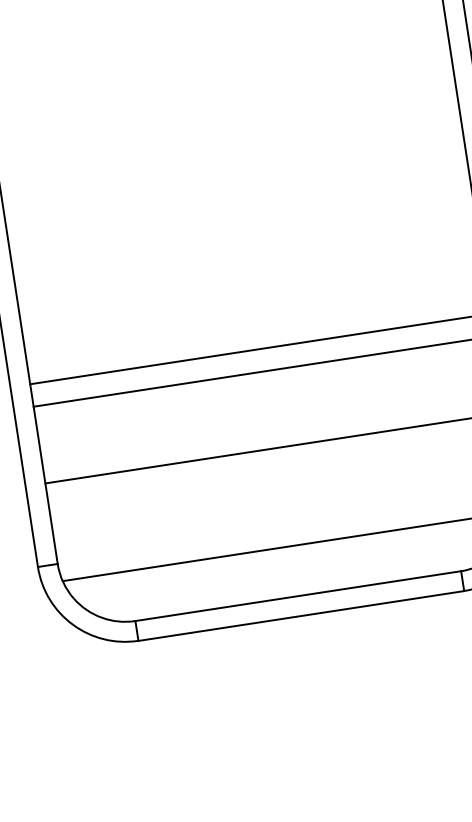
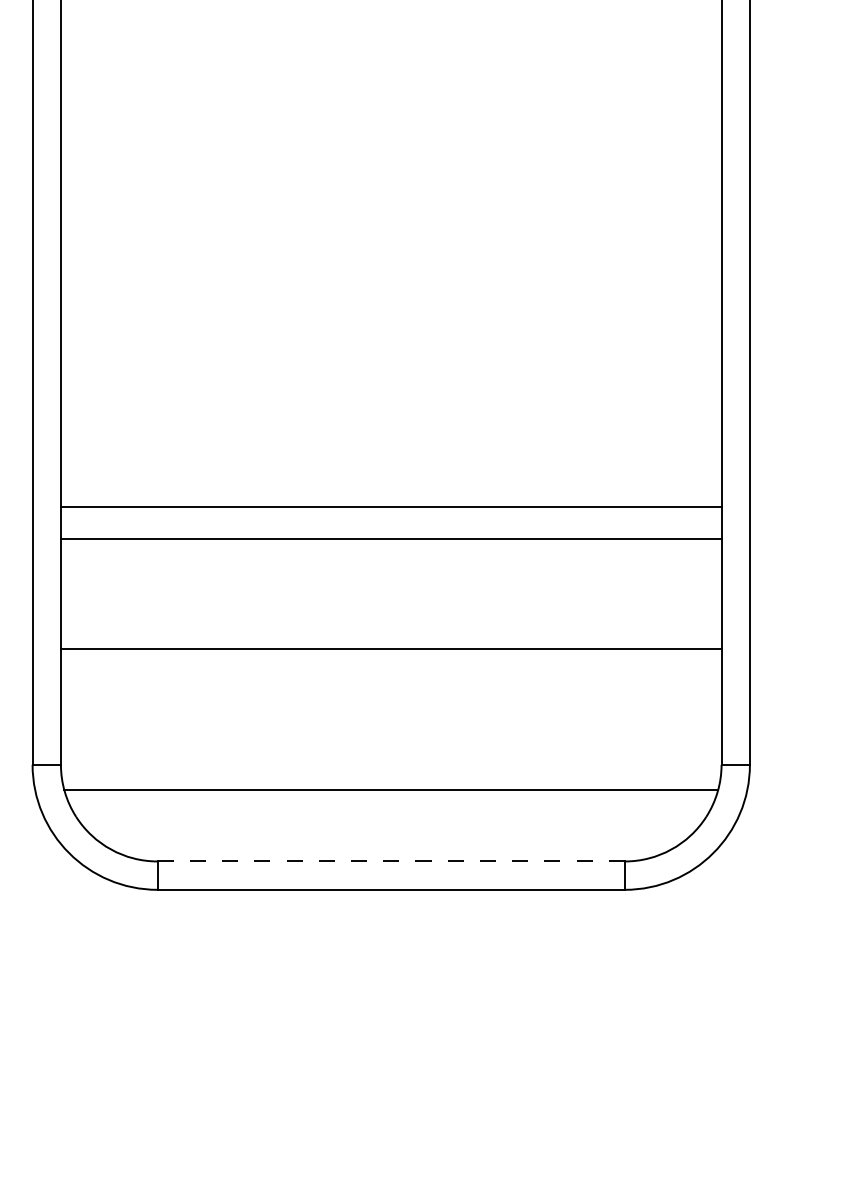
line: (298, 596) -> (391, 861), solid -> dashed

